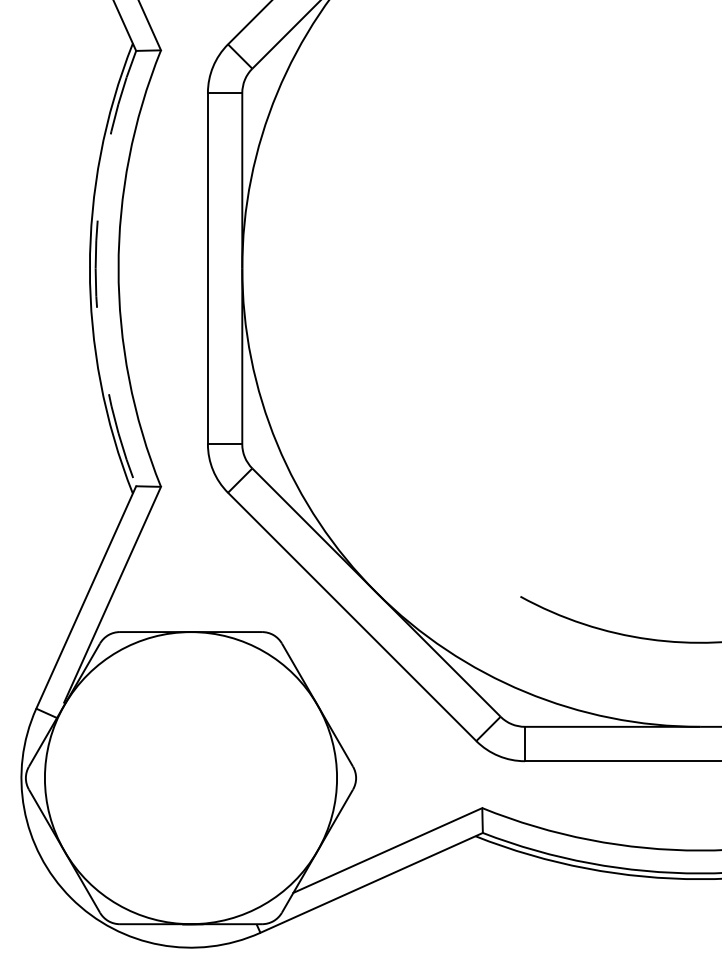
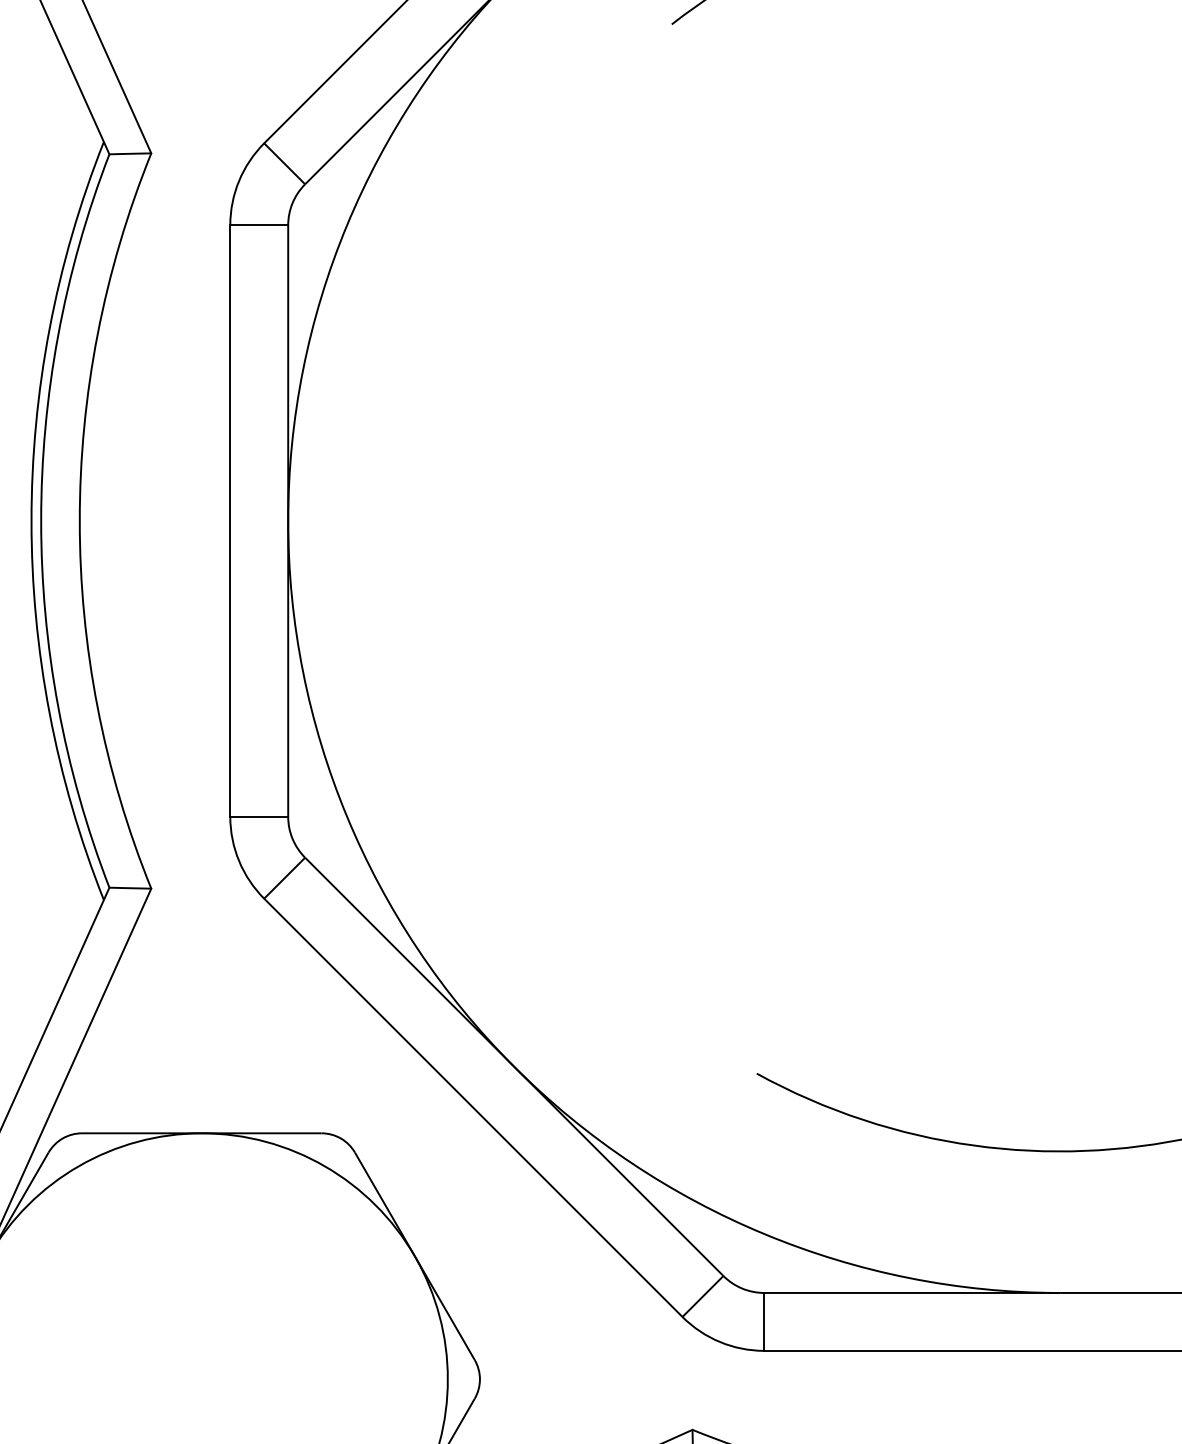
arc: (95, 268) -> (40, 520), dashed -> solid

